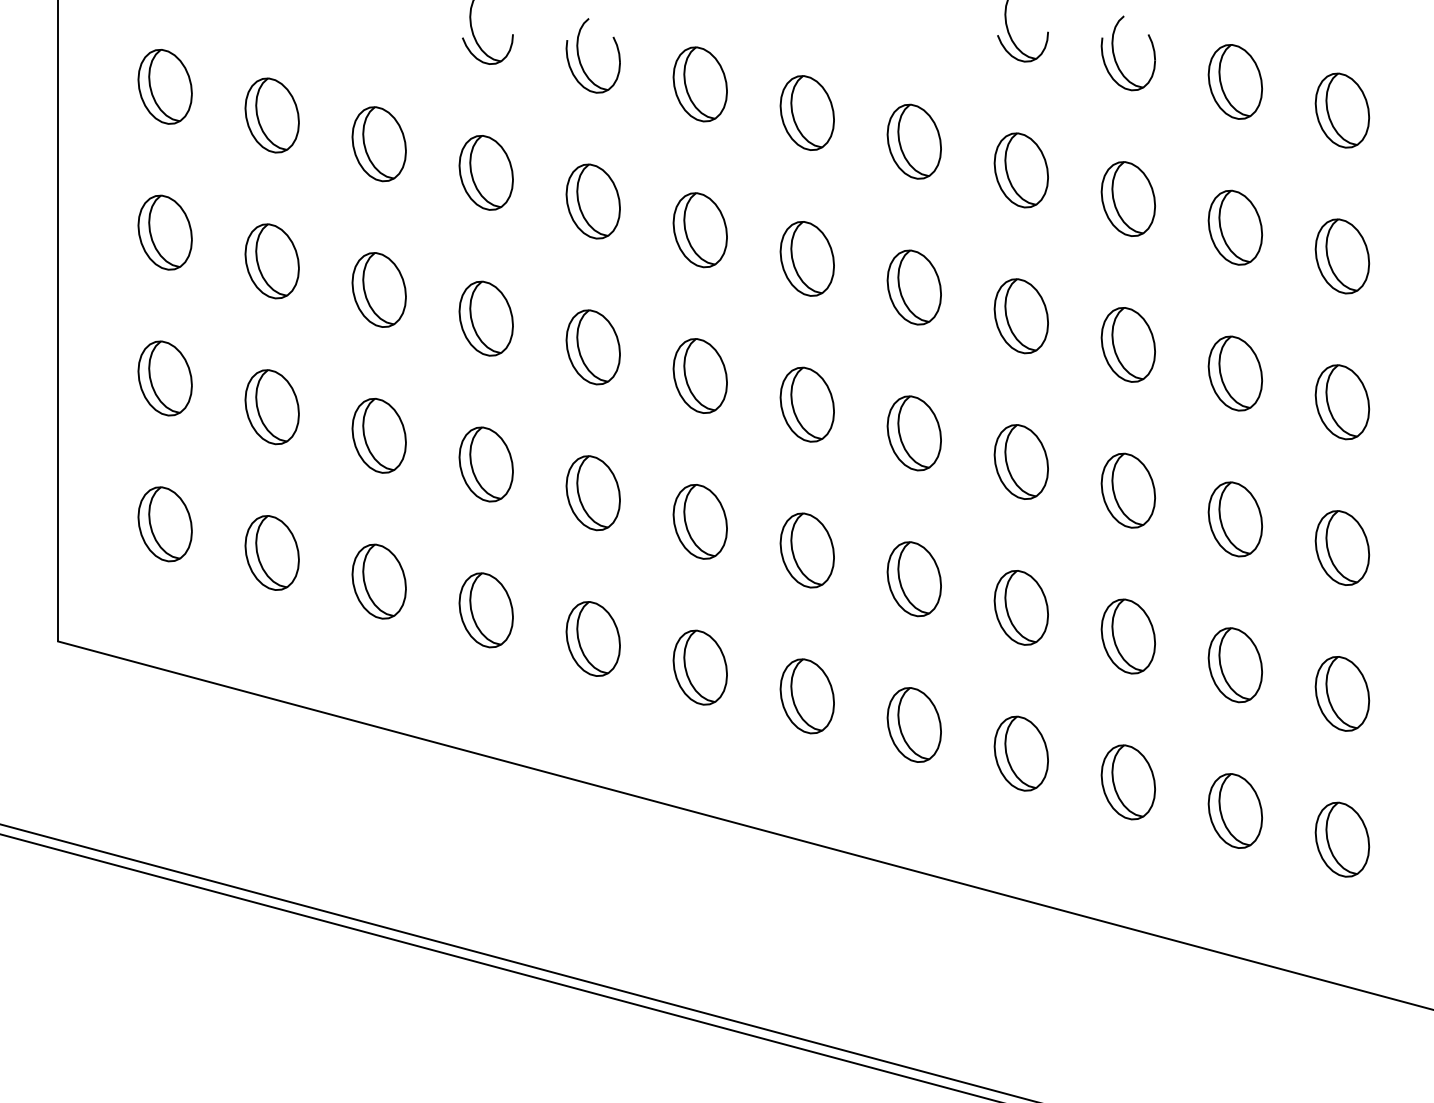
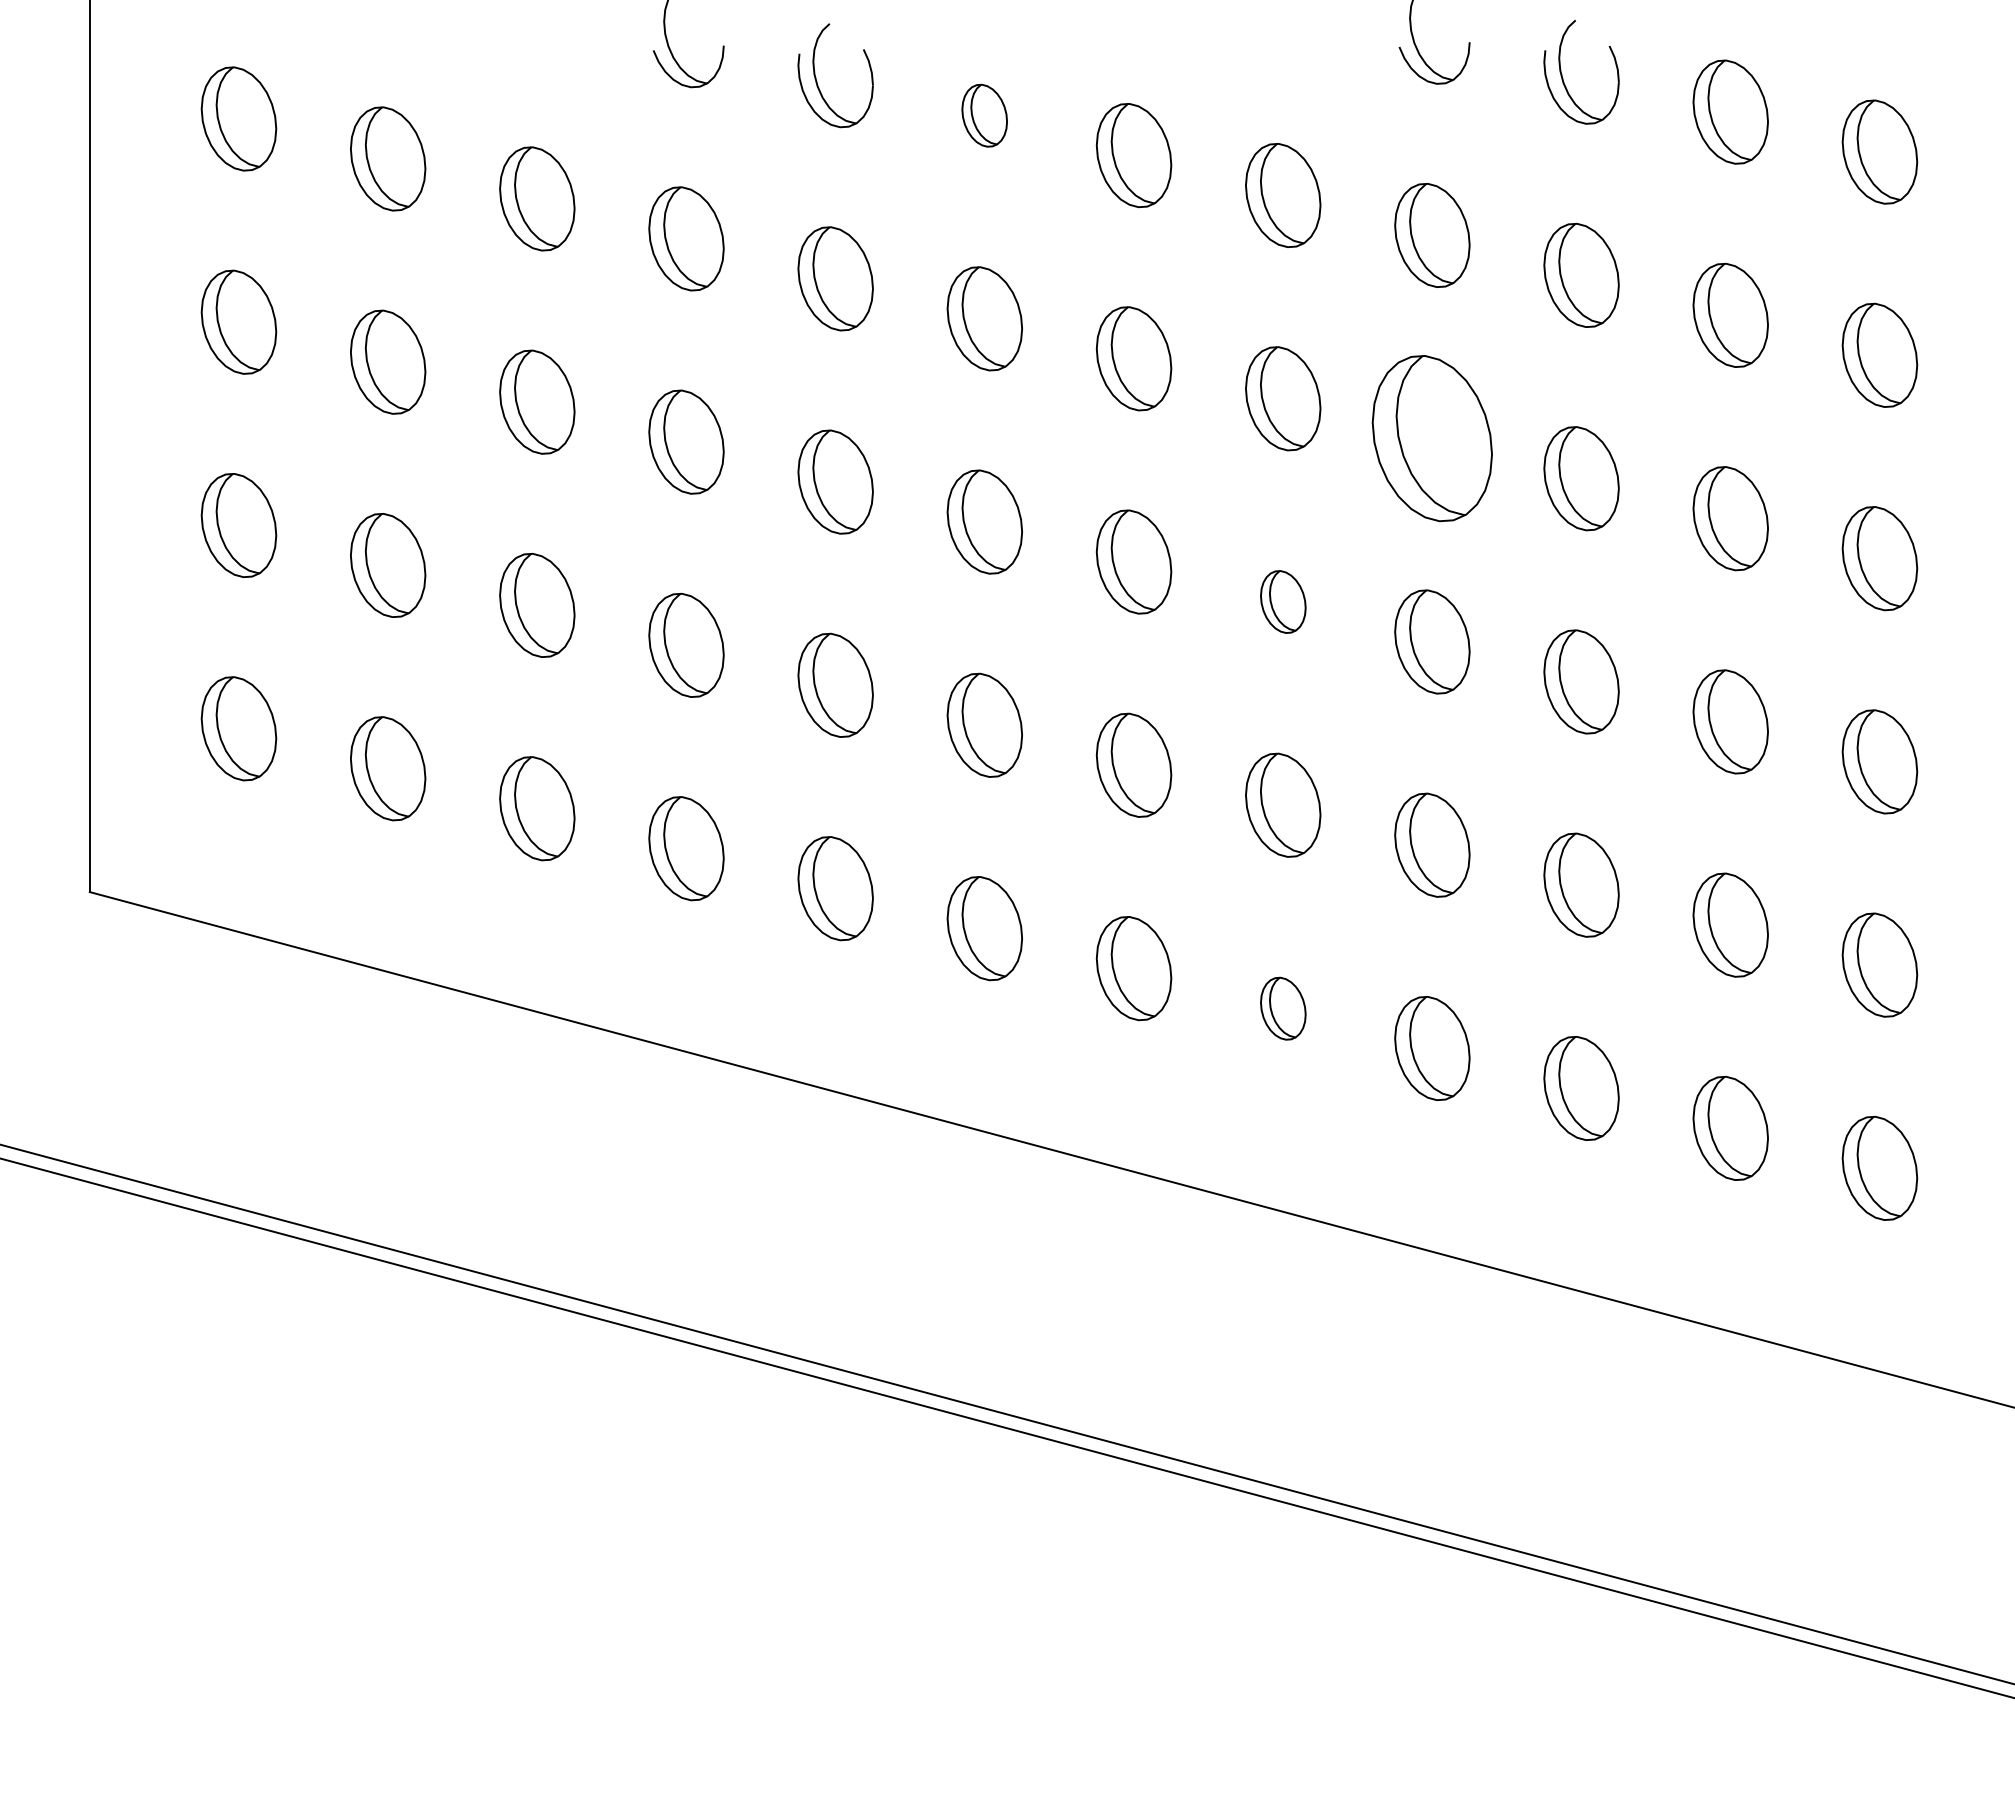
part: (700, 84) -> (984, 115), size x0.6
part: (1021, 316) -> (1432, 438), size x1.6
part: (914, 433) -> (1283, 601), size x0.6
part: (914, 724) -> (1283, 1008), size x0.6

